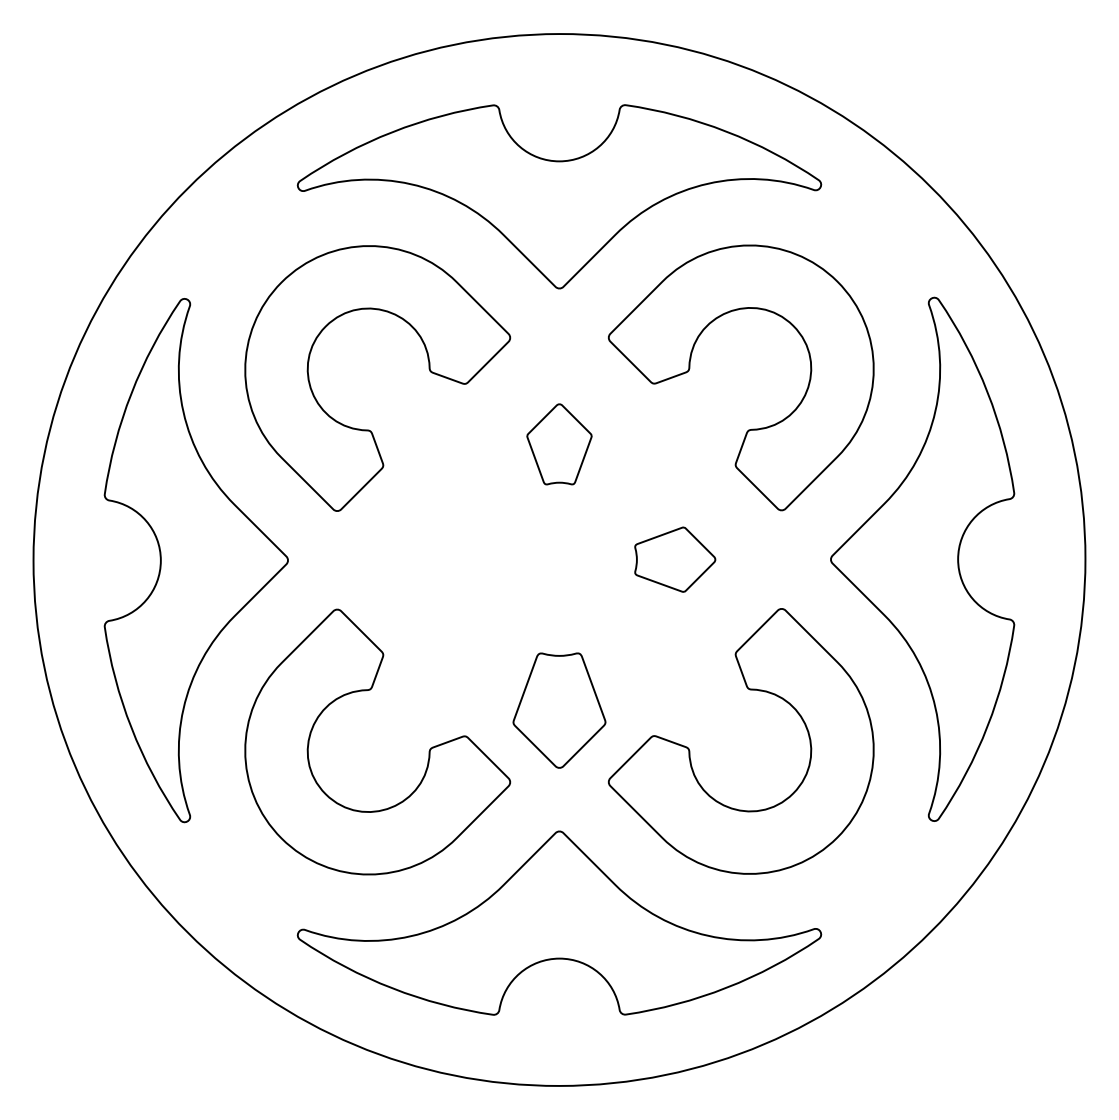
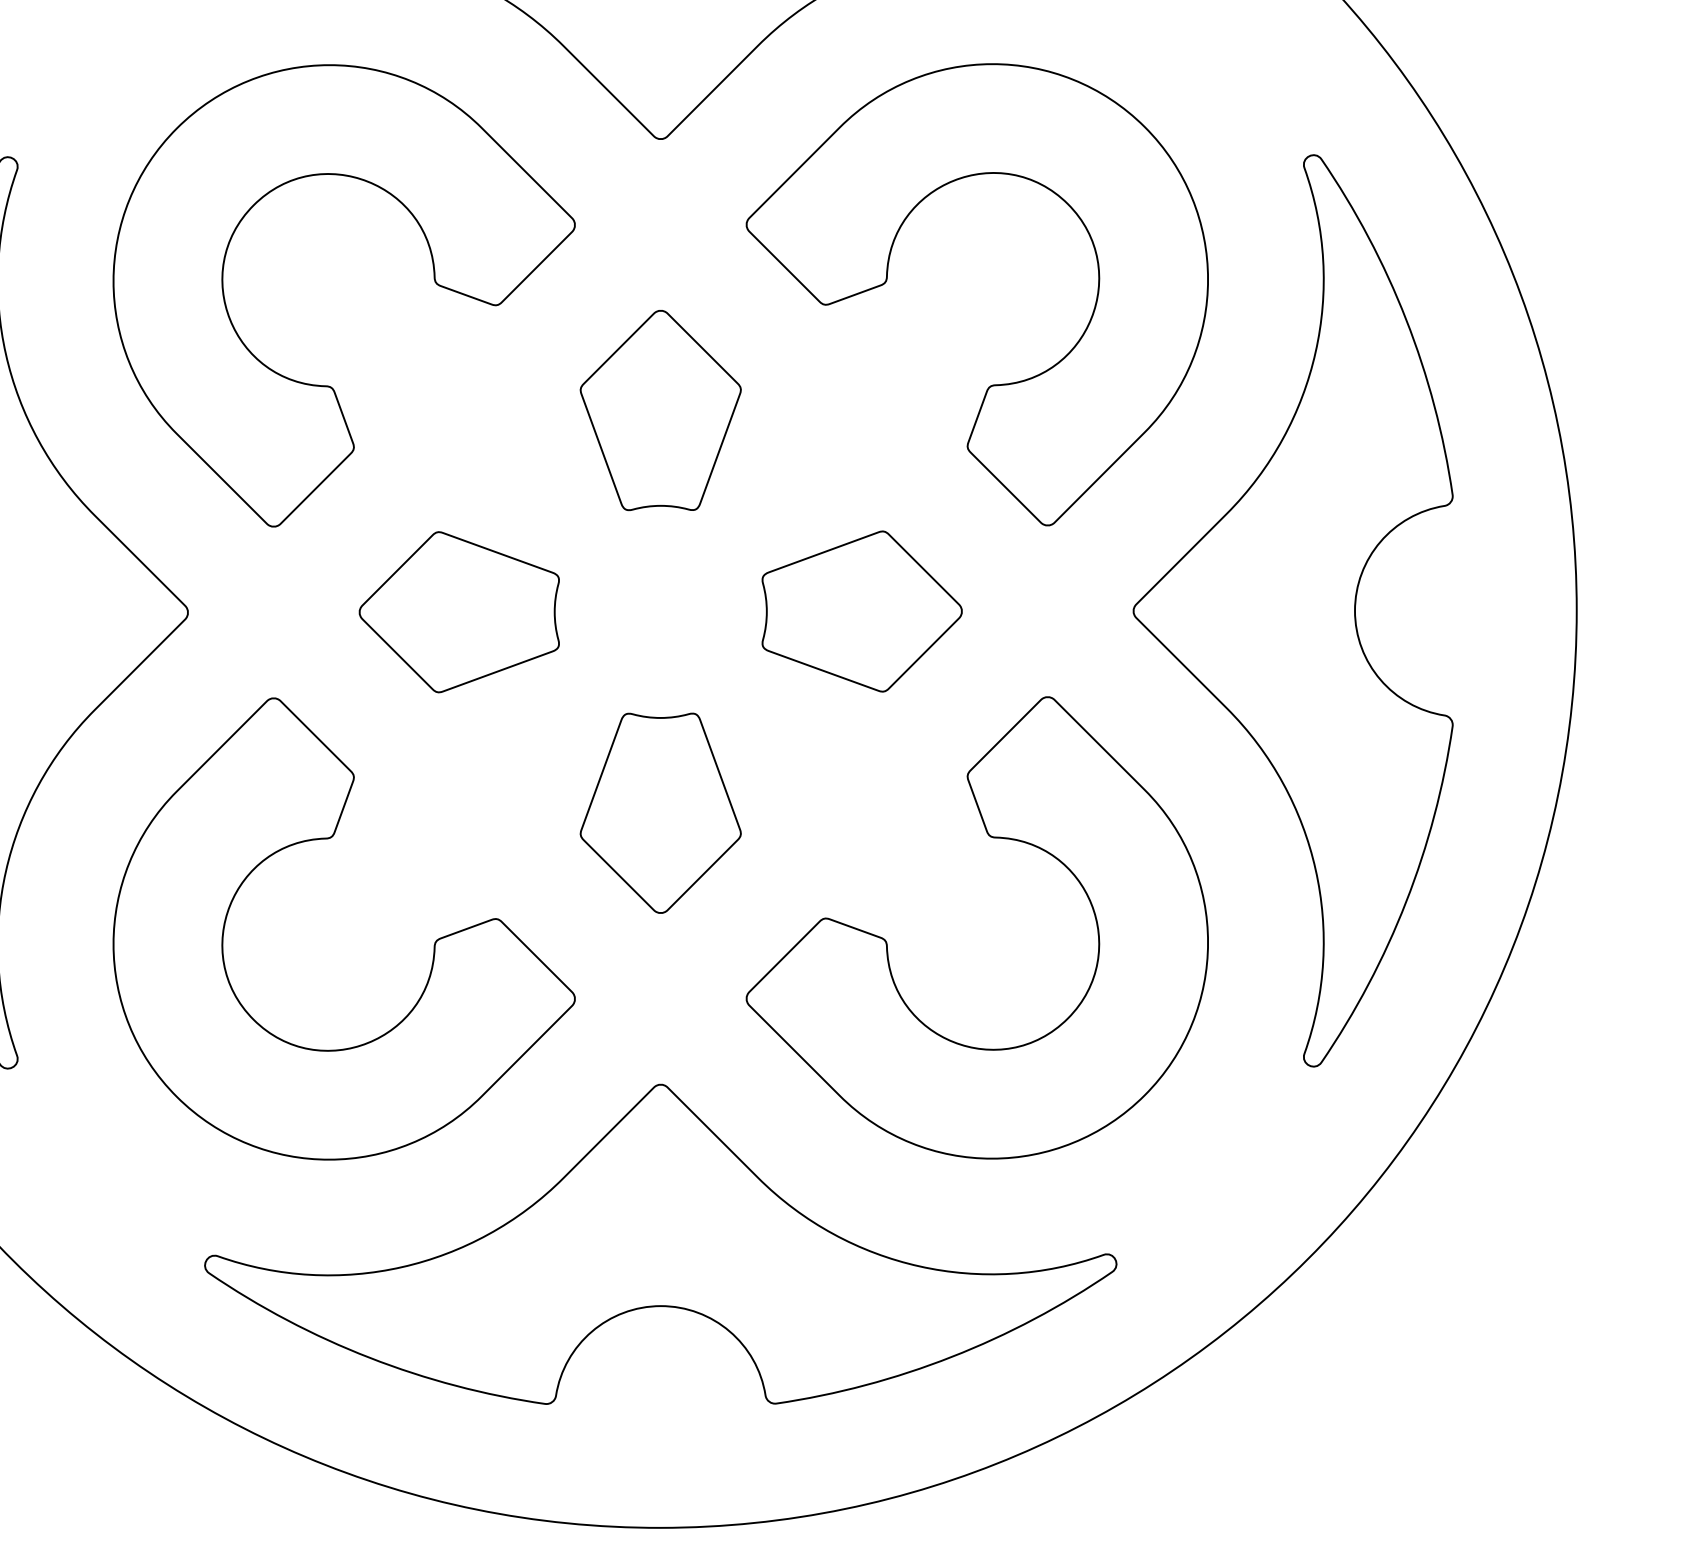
part: (559, 444) -> (660, 410), size x1.43
part: (675, 559) -> (862, 611), size x1.43
part: (443, 560) -> (458, 612), added
part: (559, 710) -> (660, 813), moved

